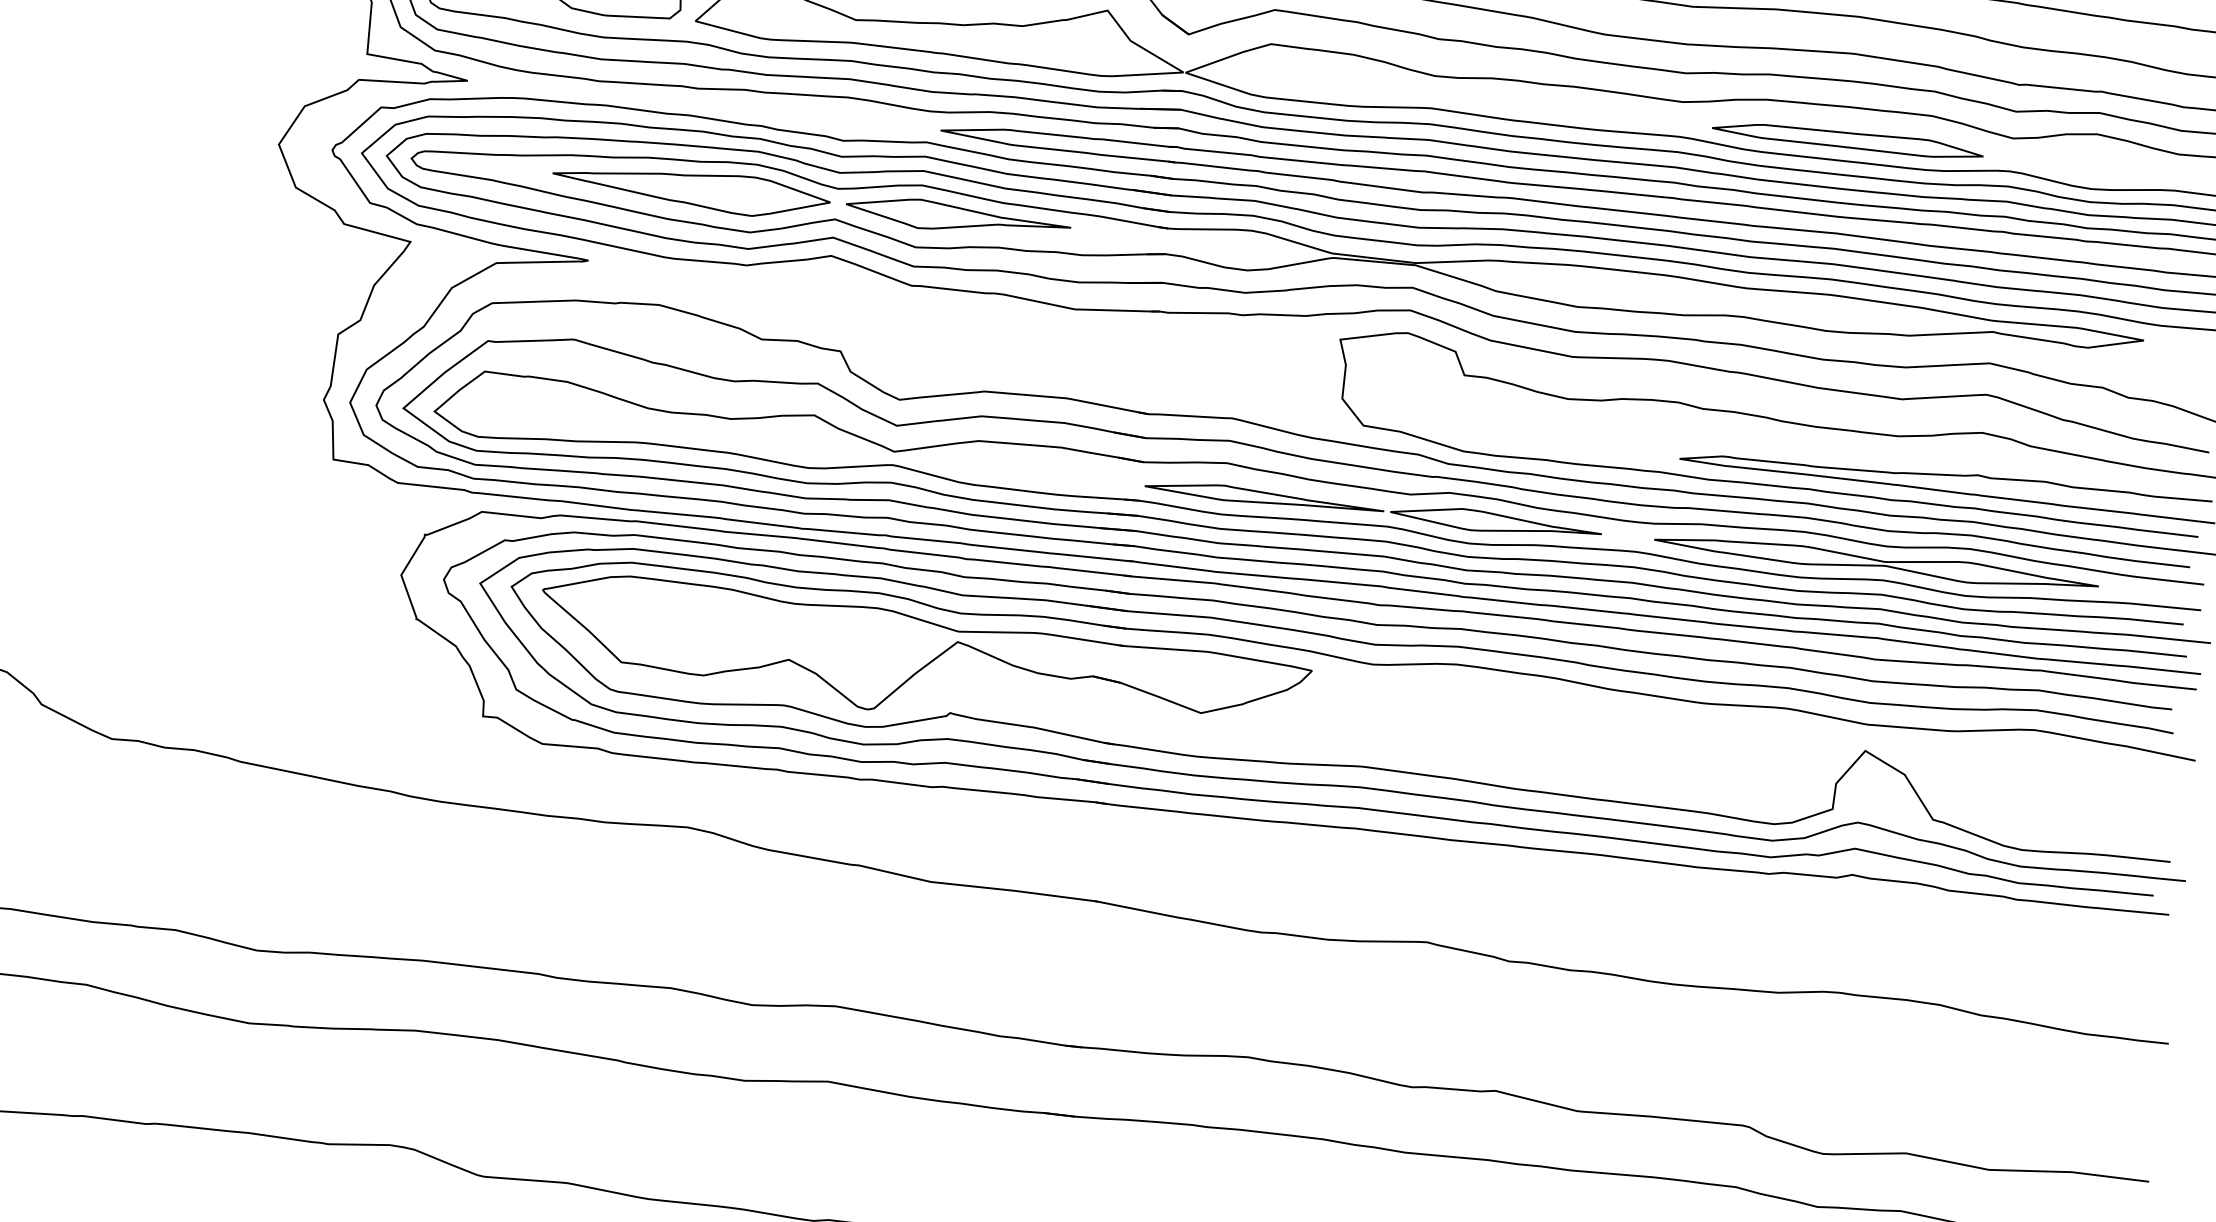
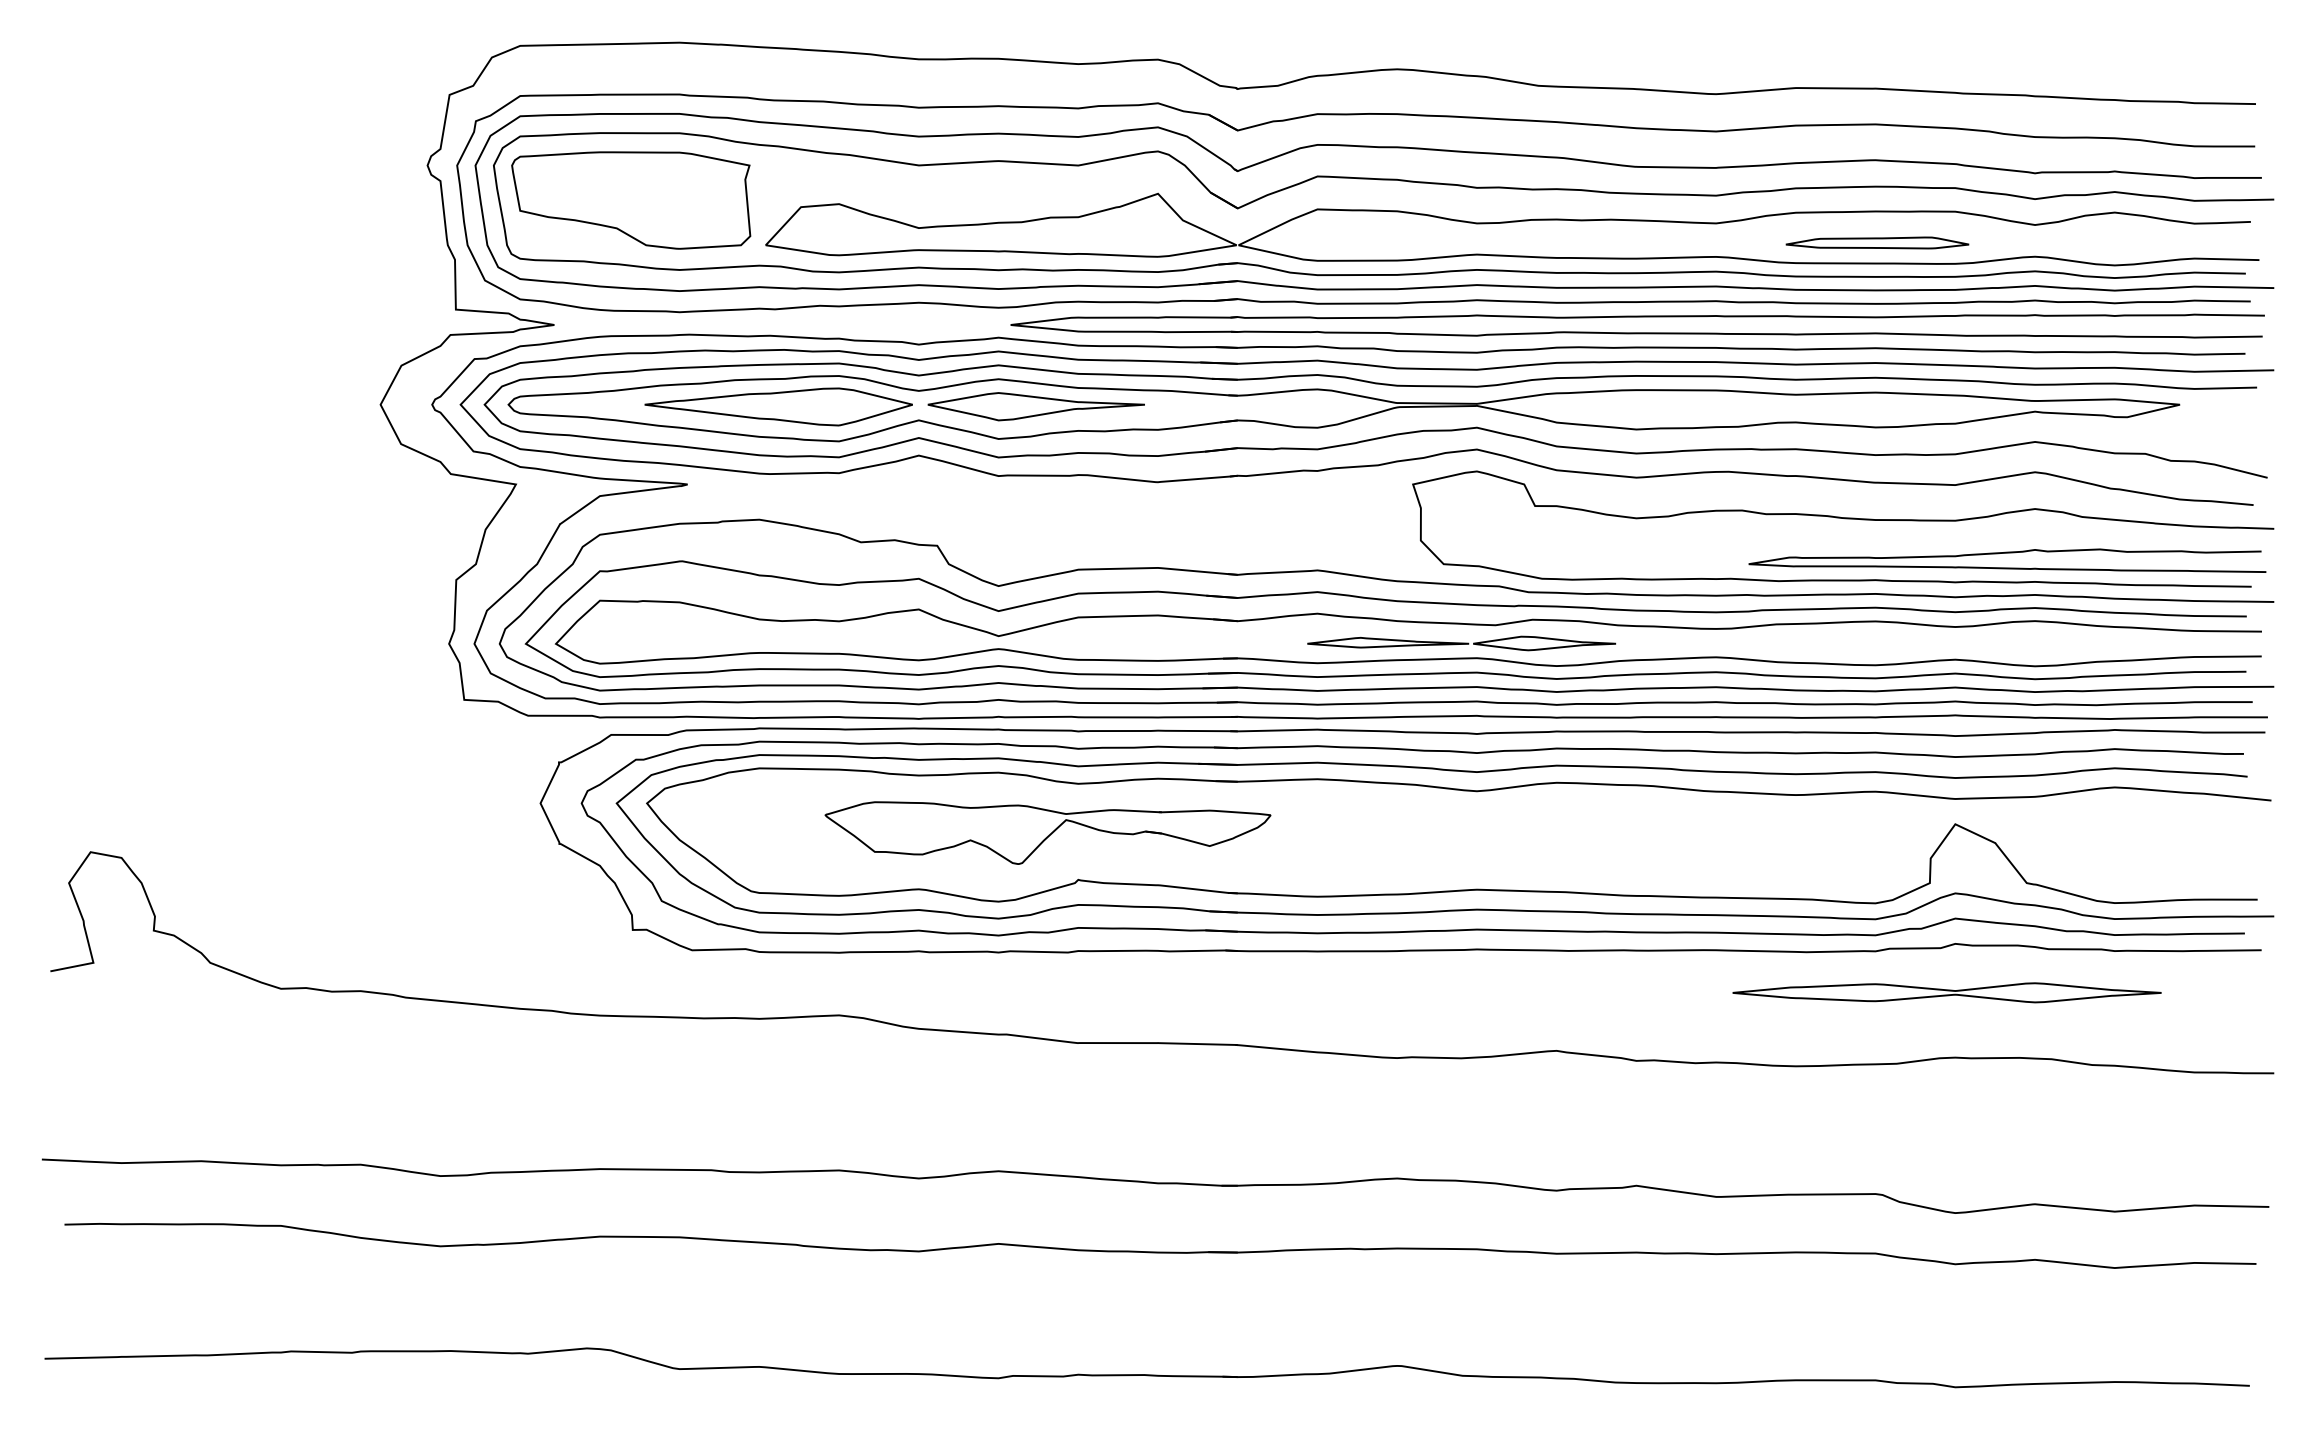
part: (1848, 139) -> (1877, 242), size x0.7
part: (1373, 509) -> (1461, 643), size x0.7
part: (1875, 562) -> (1946, 992), moved
part: (923, 660) -> (1047, 832), size x0.6

